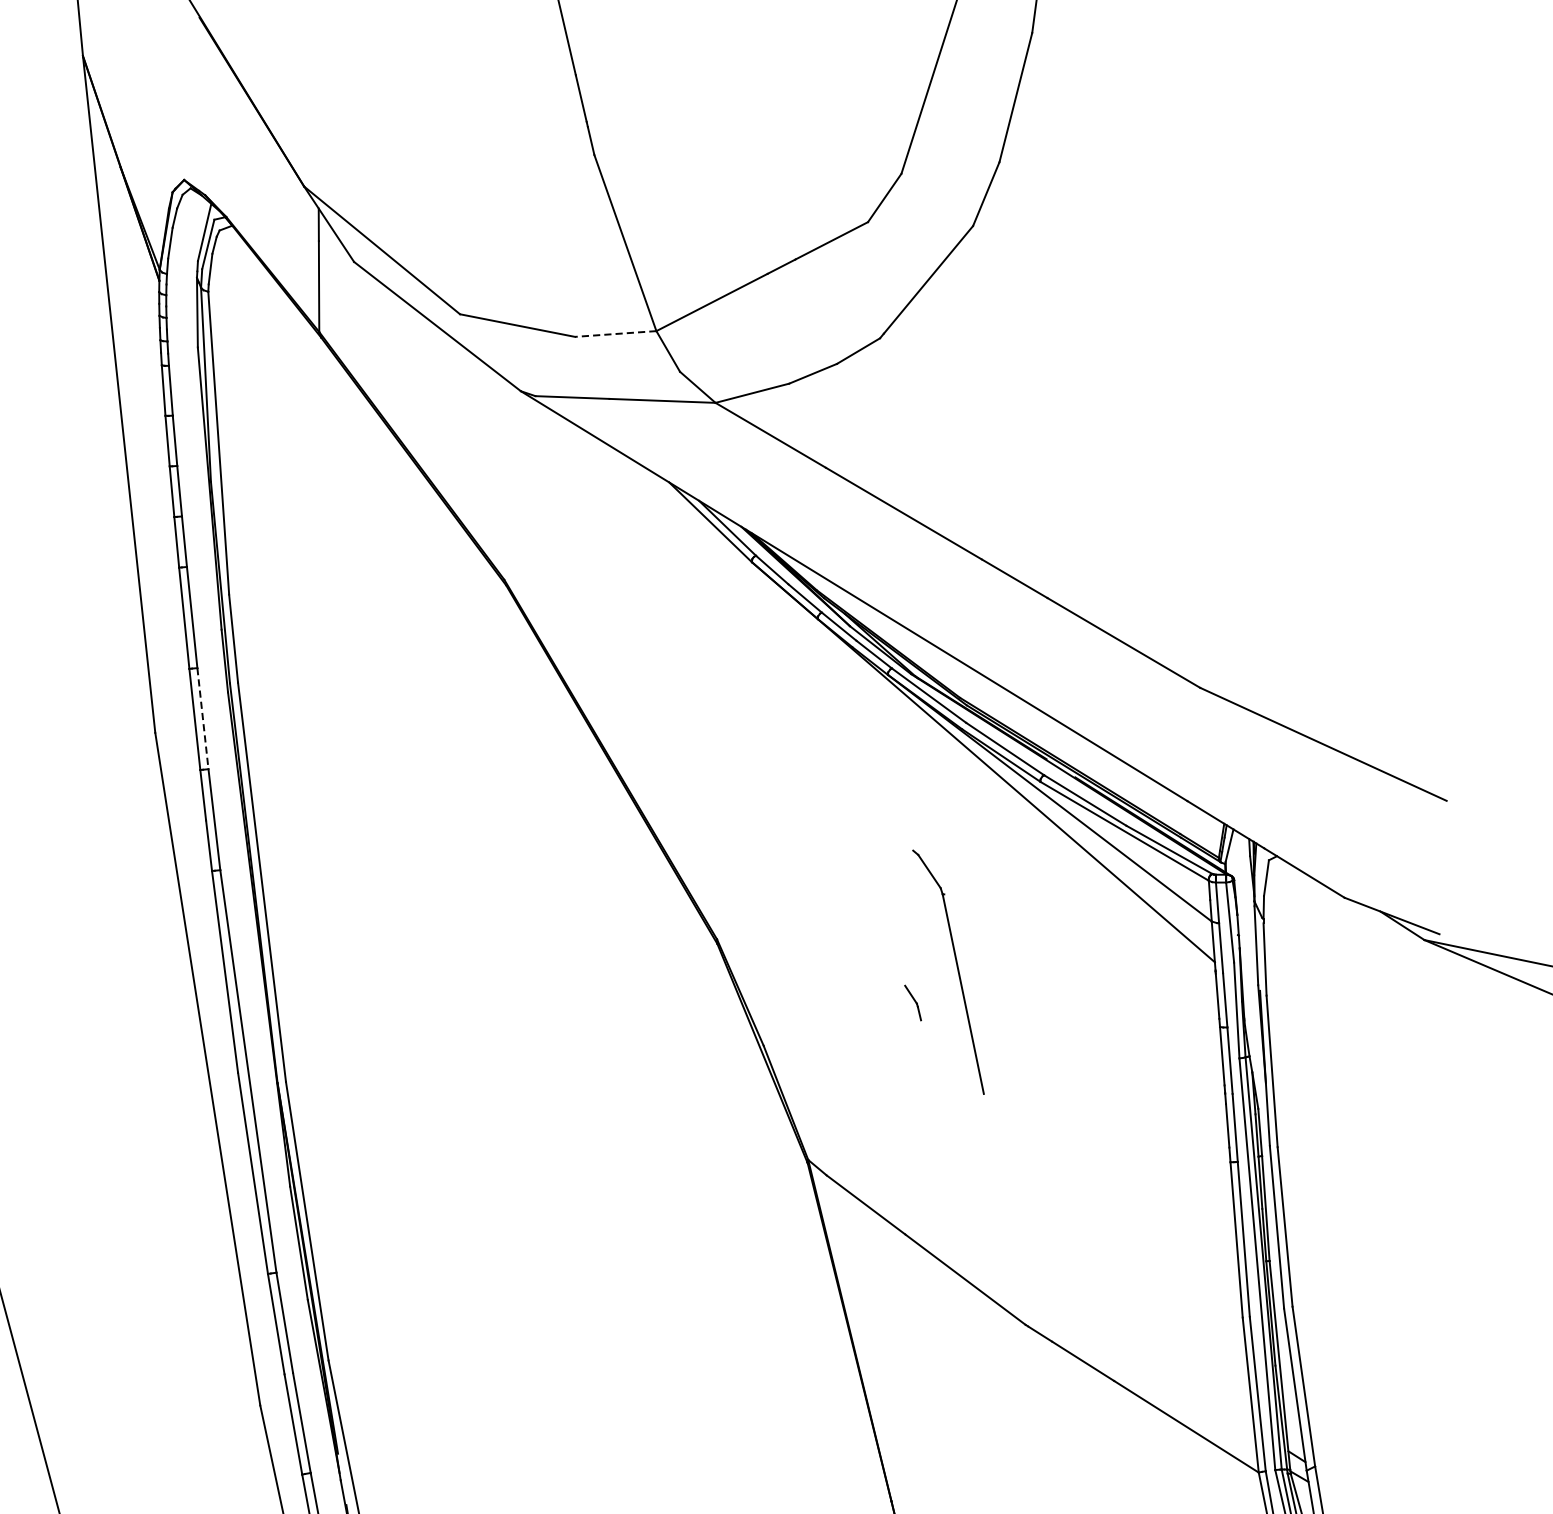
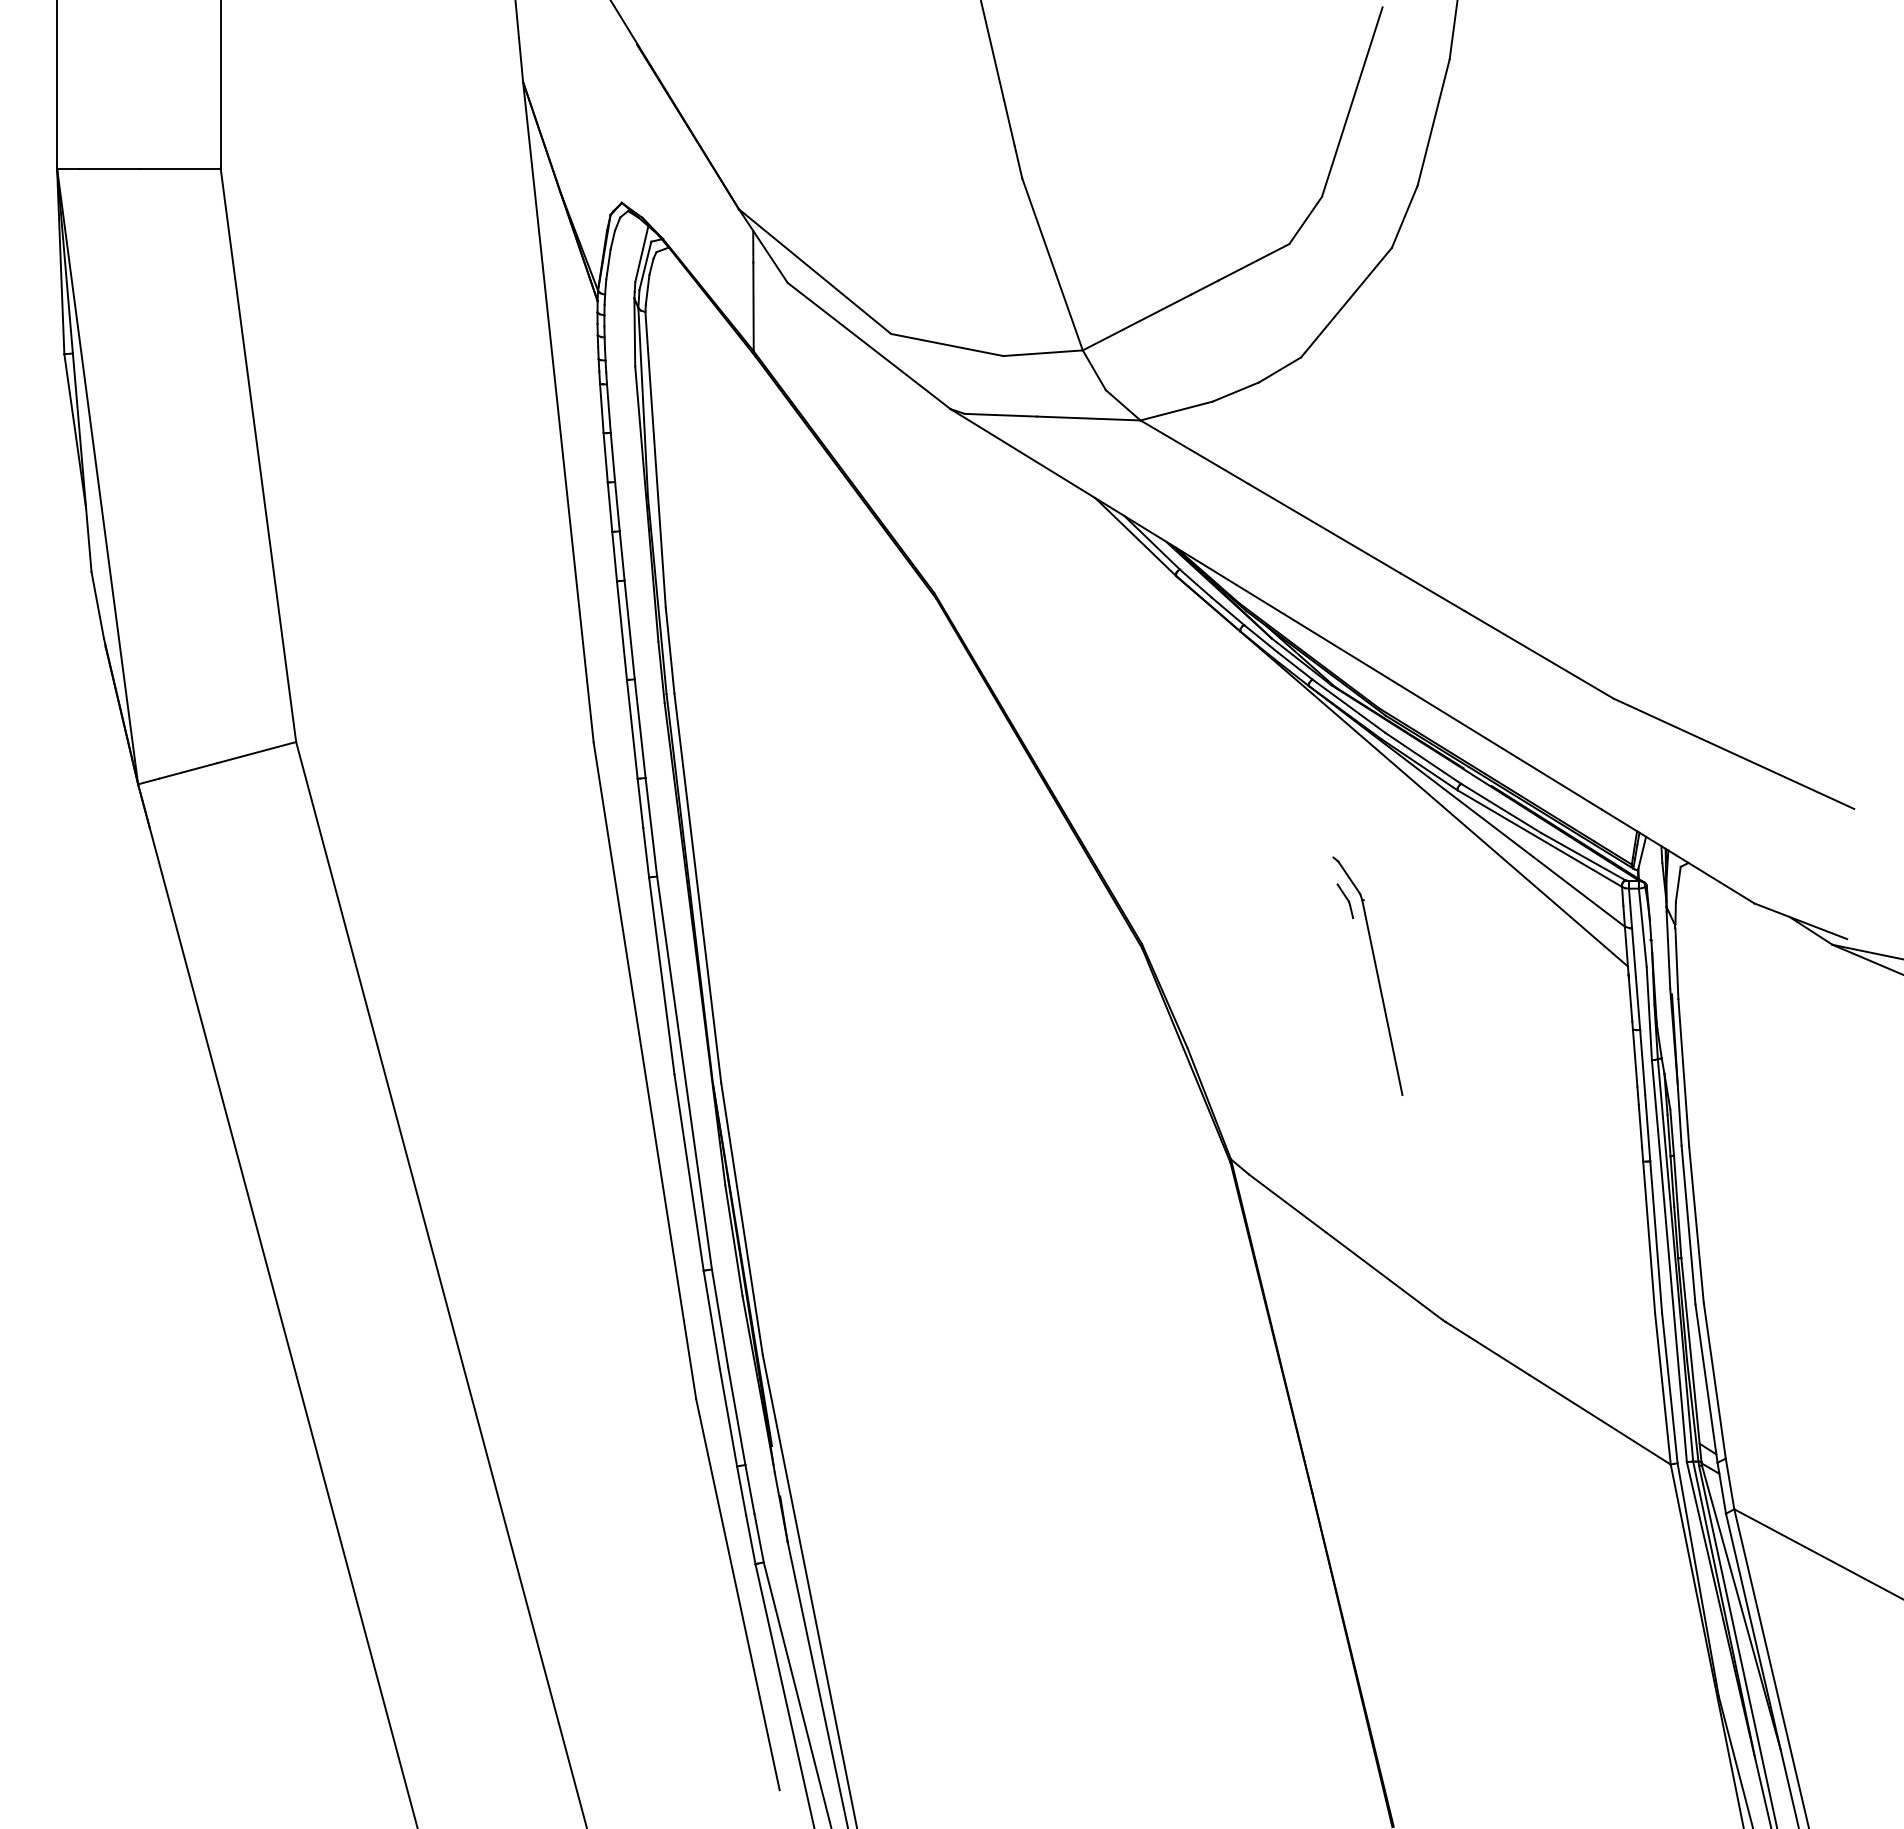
line: (616, 334) -> (1043, 353), dashed -> solid
line: (203, 718) -> (640, 728), dashed -> solid
part: (913, 1002) -> (1345, 900), moved

